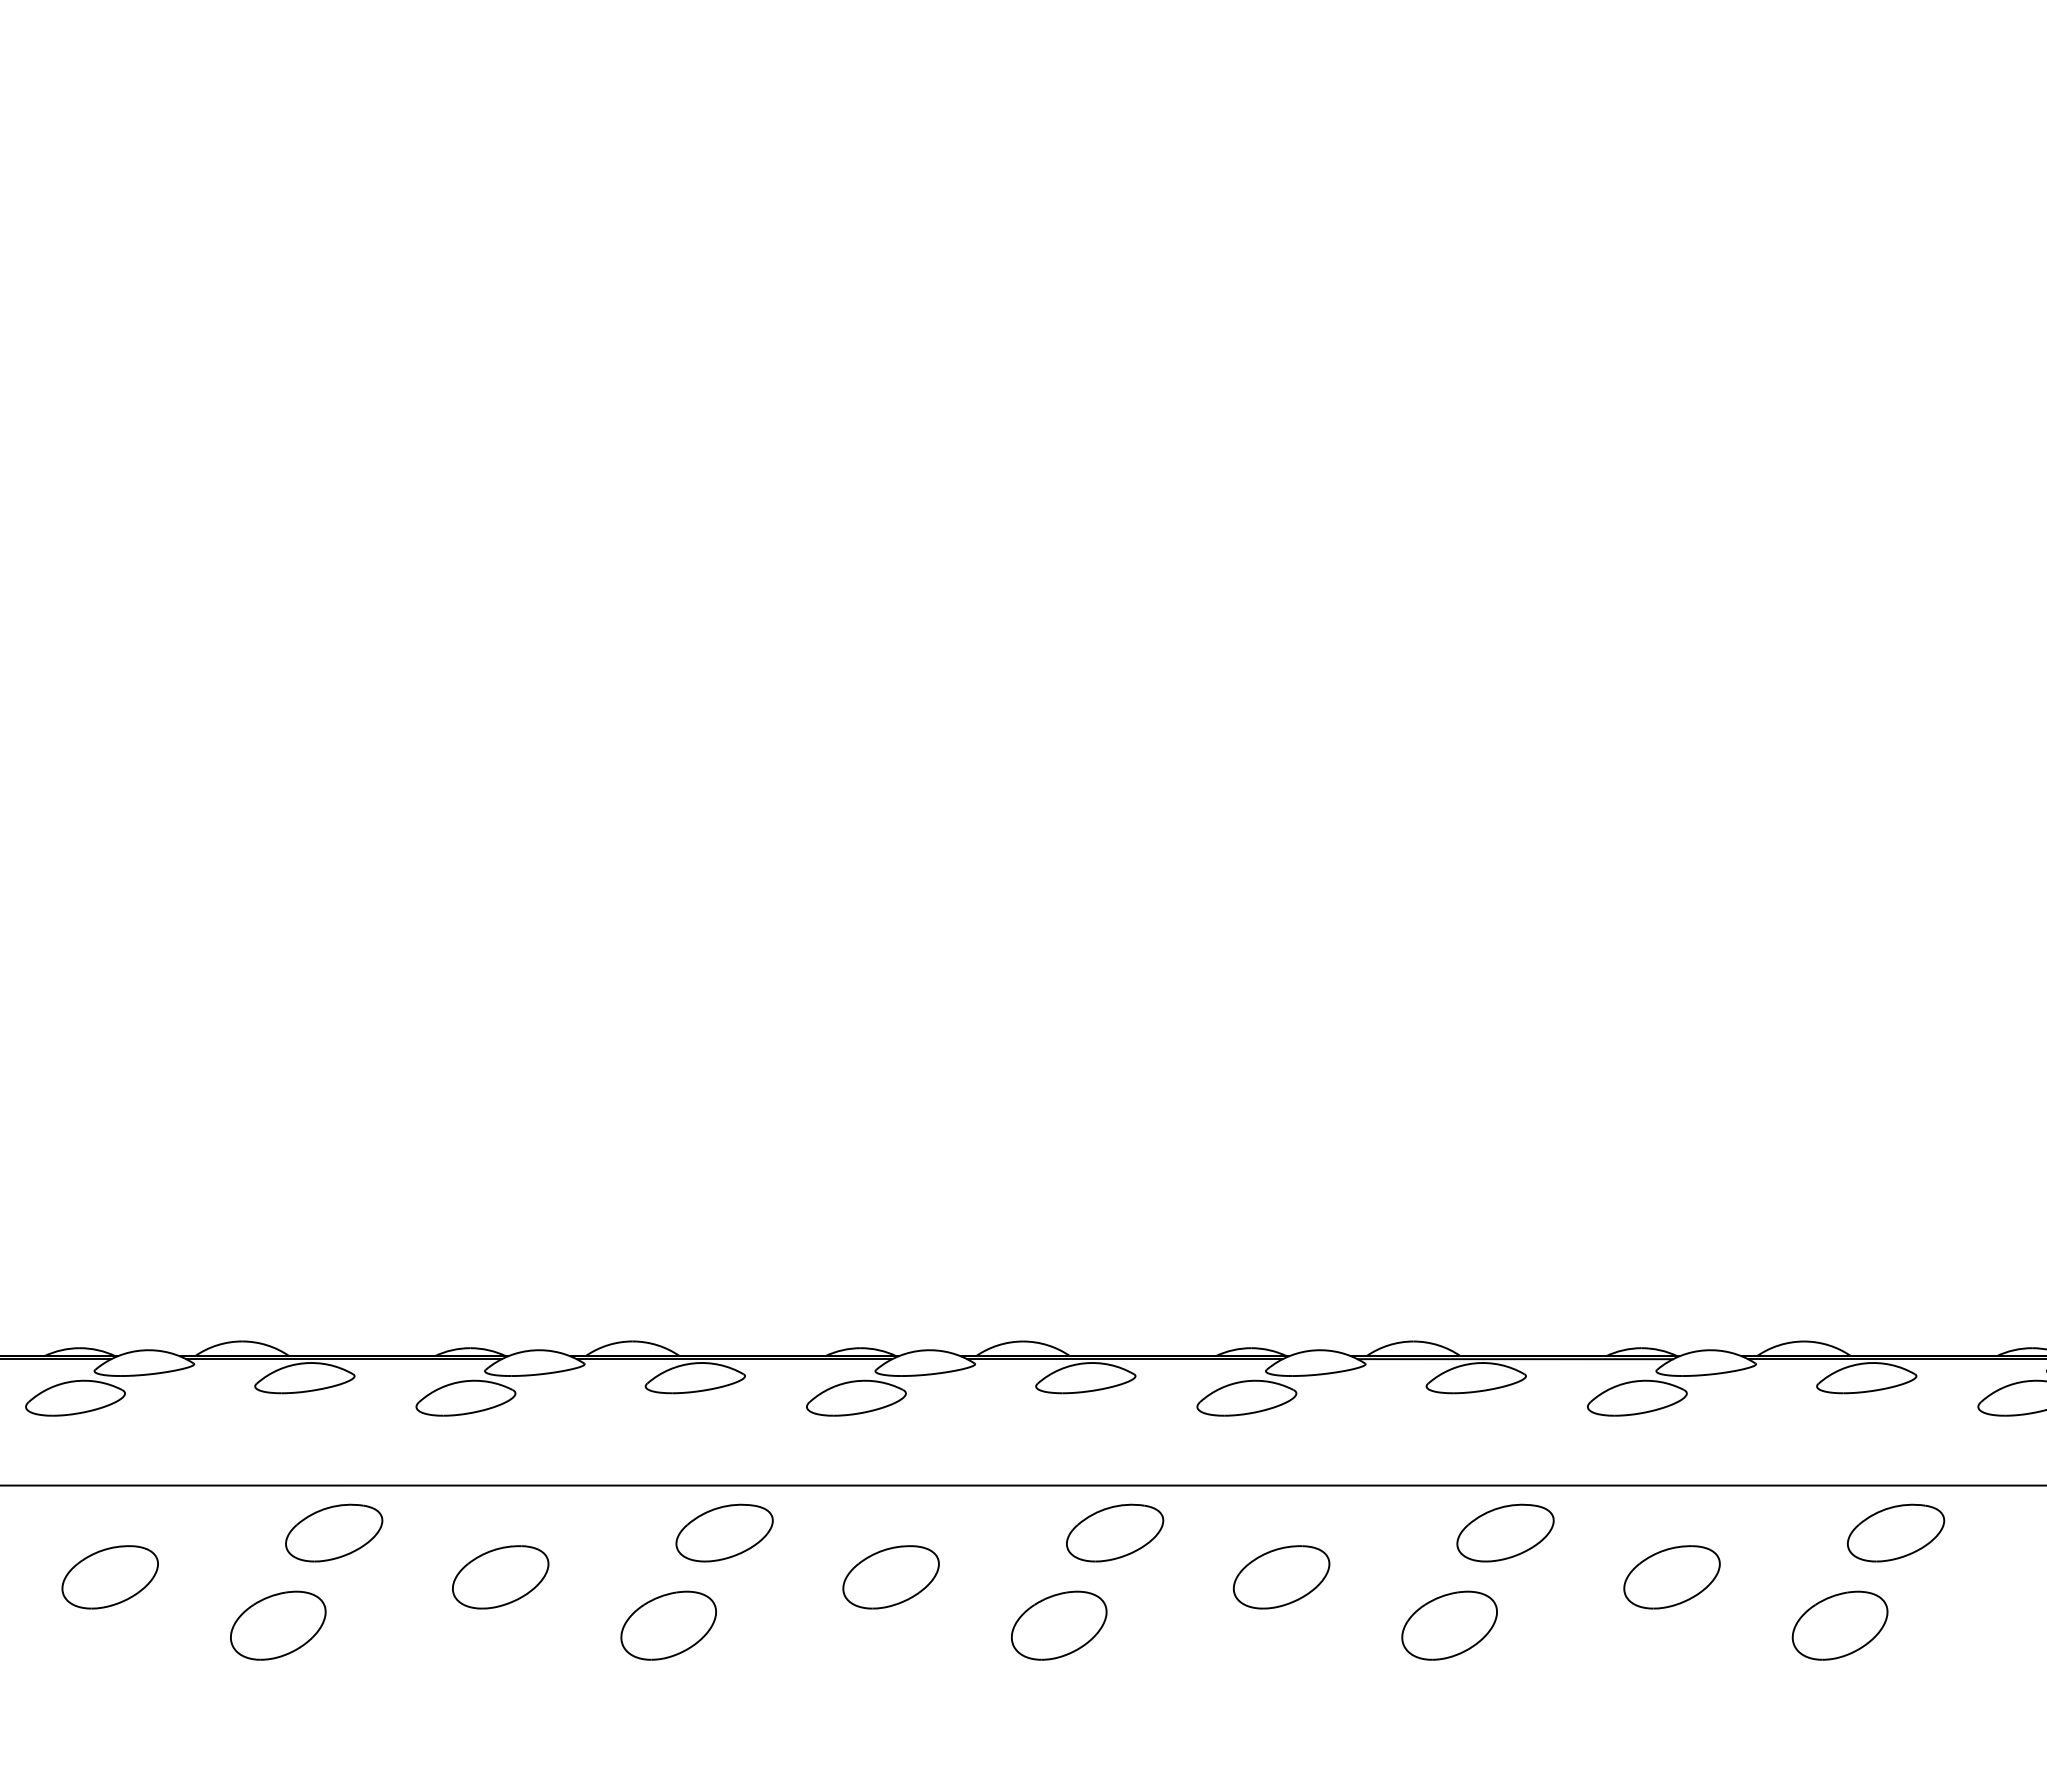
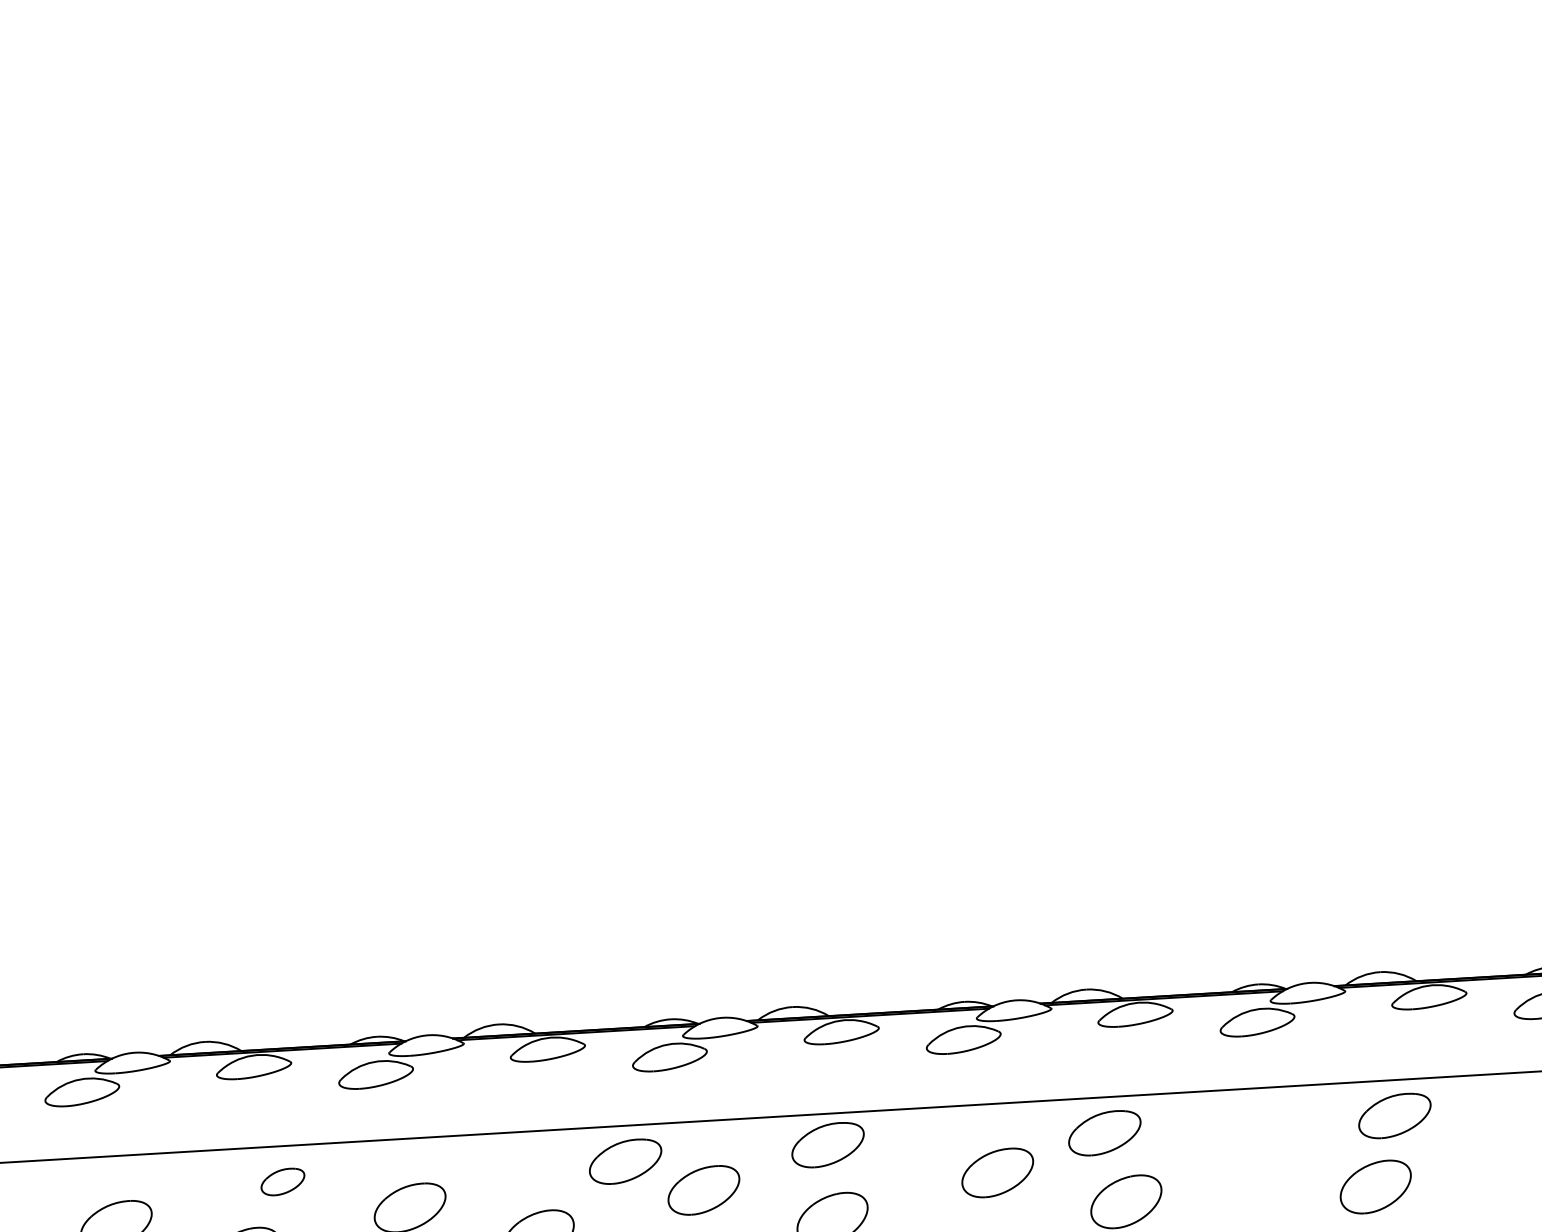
part: (334, 1532) -> (283, 1181), size x0.6
part: (724, 1532) -> (625, 1161), moved
part: (1115, 1532) -> (828, 1144), moved
part: (1505, 1532) -> (1104, 1132), moved
part: (1896, 1532) -> (1395, 1115), moved
part: (1671, 1577) -> (1291, 1155), removed
part: (1839, 1625) -> (1375, 1186), moved

